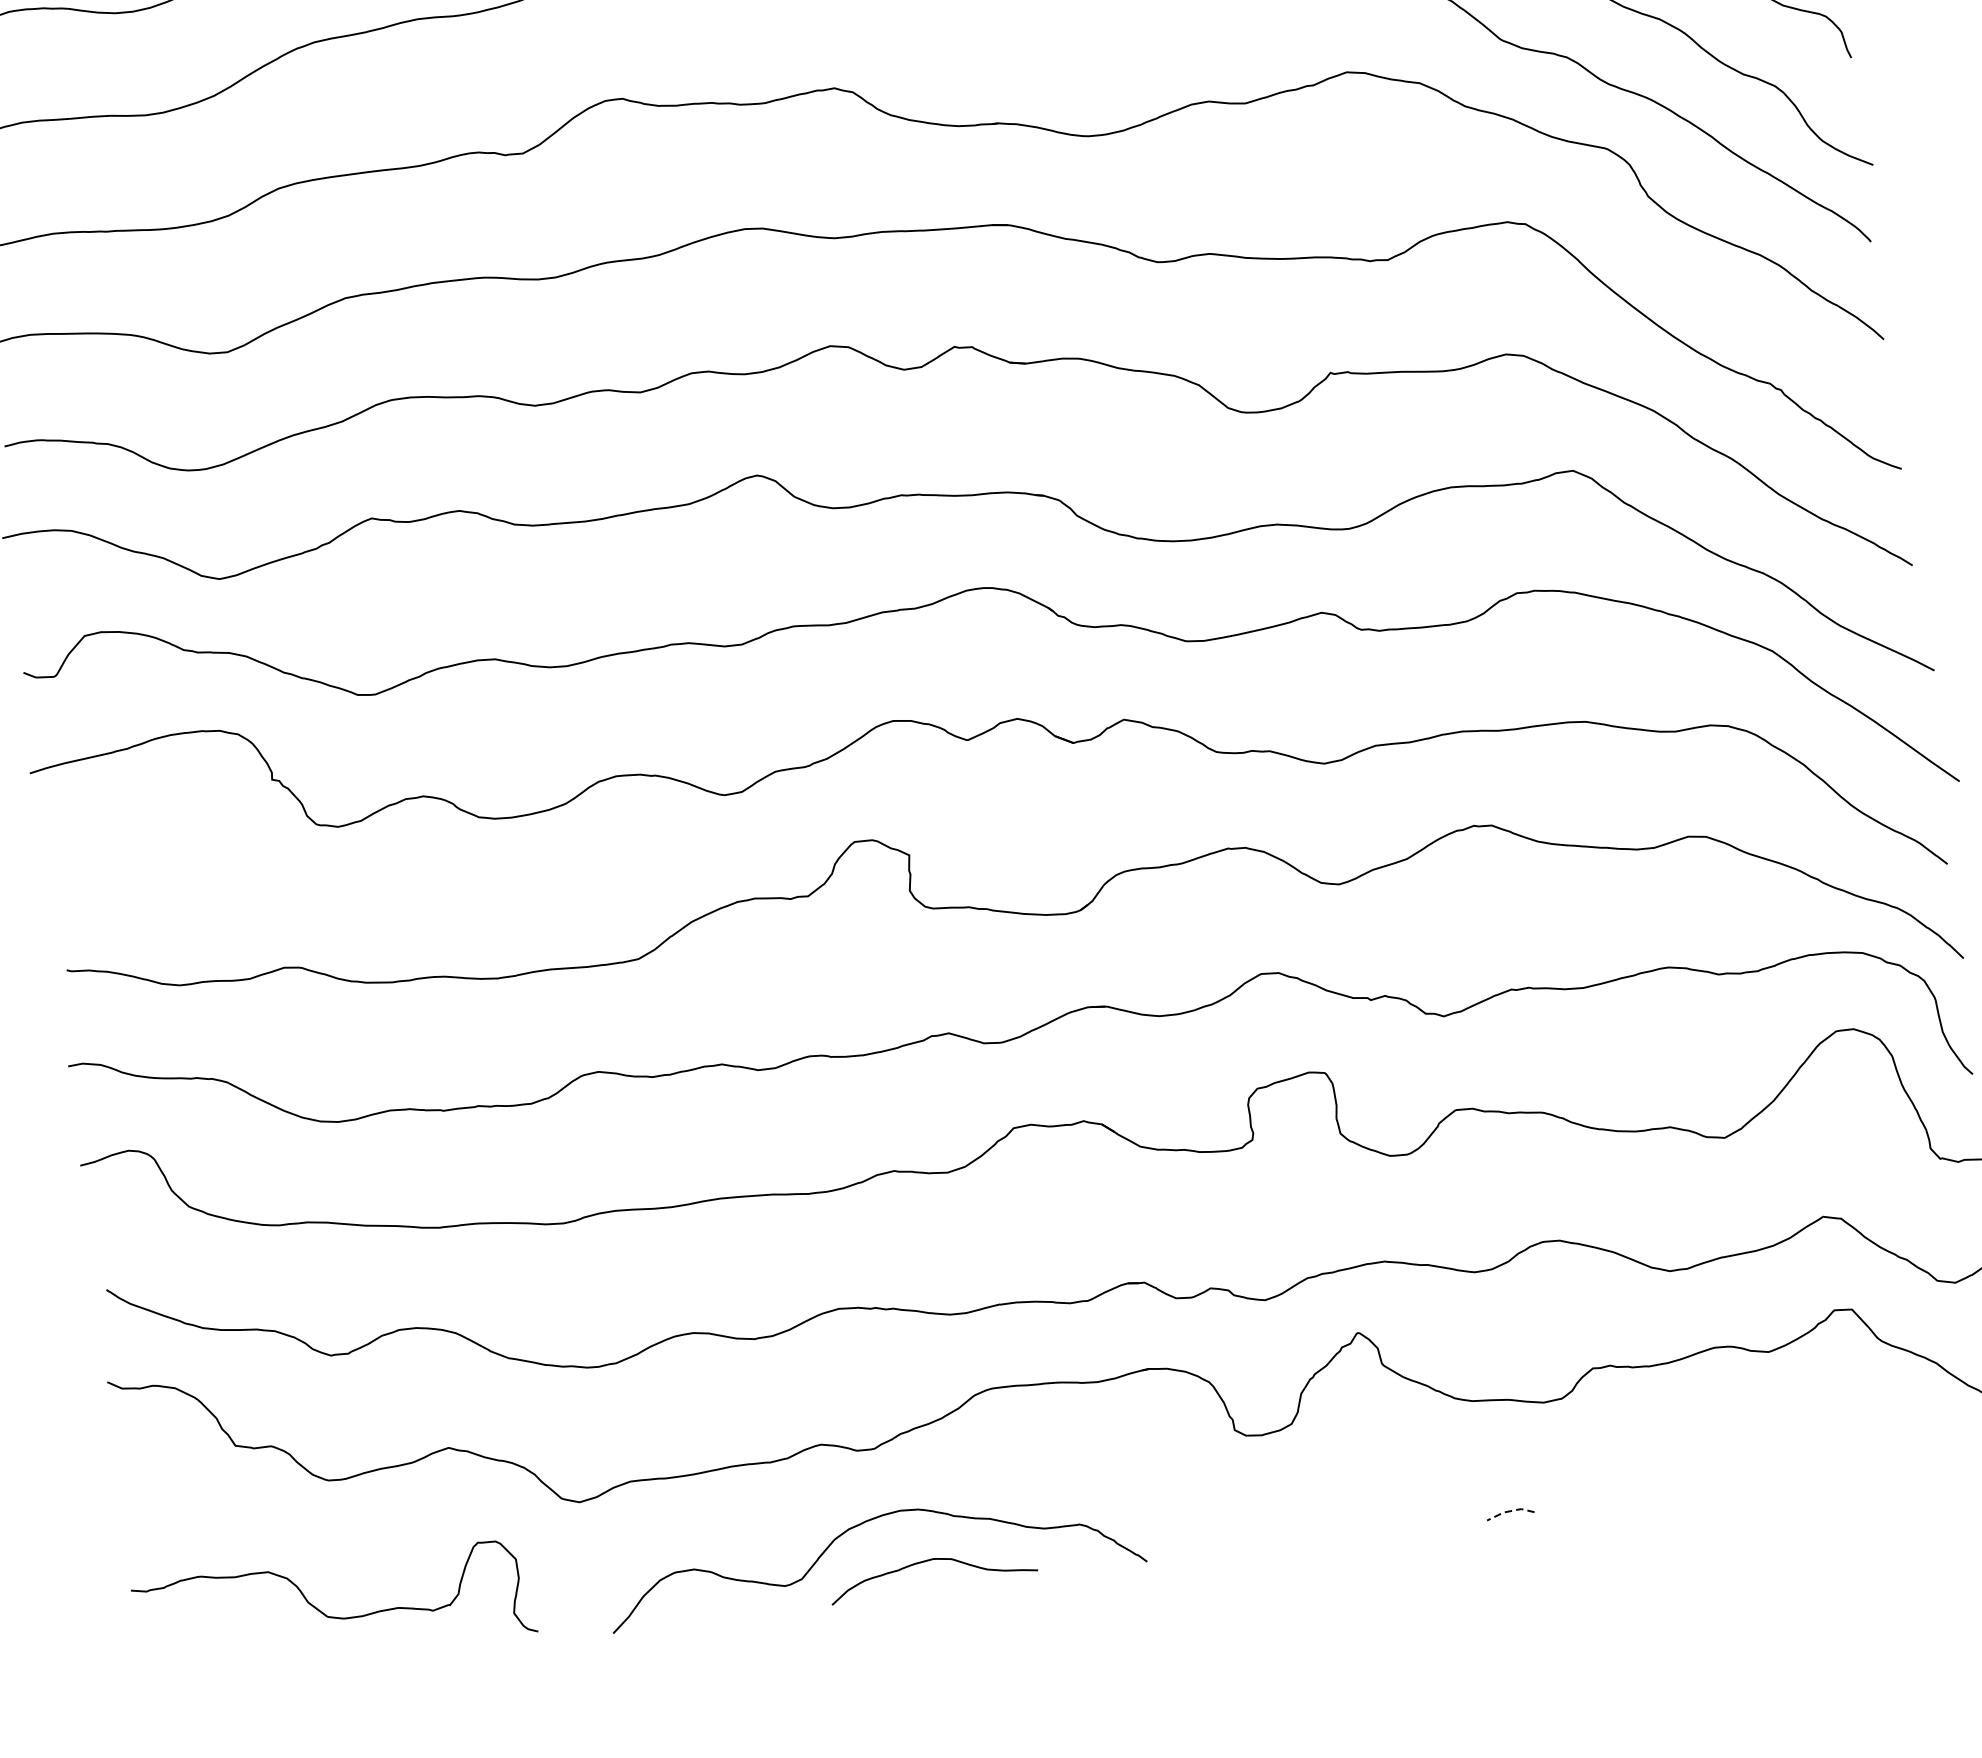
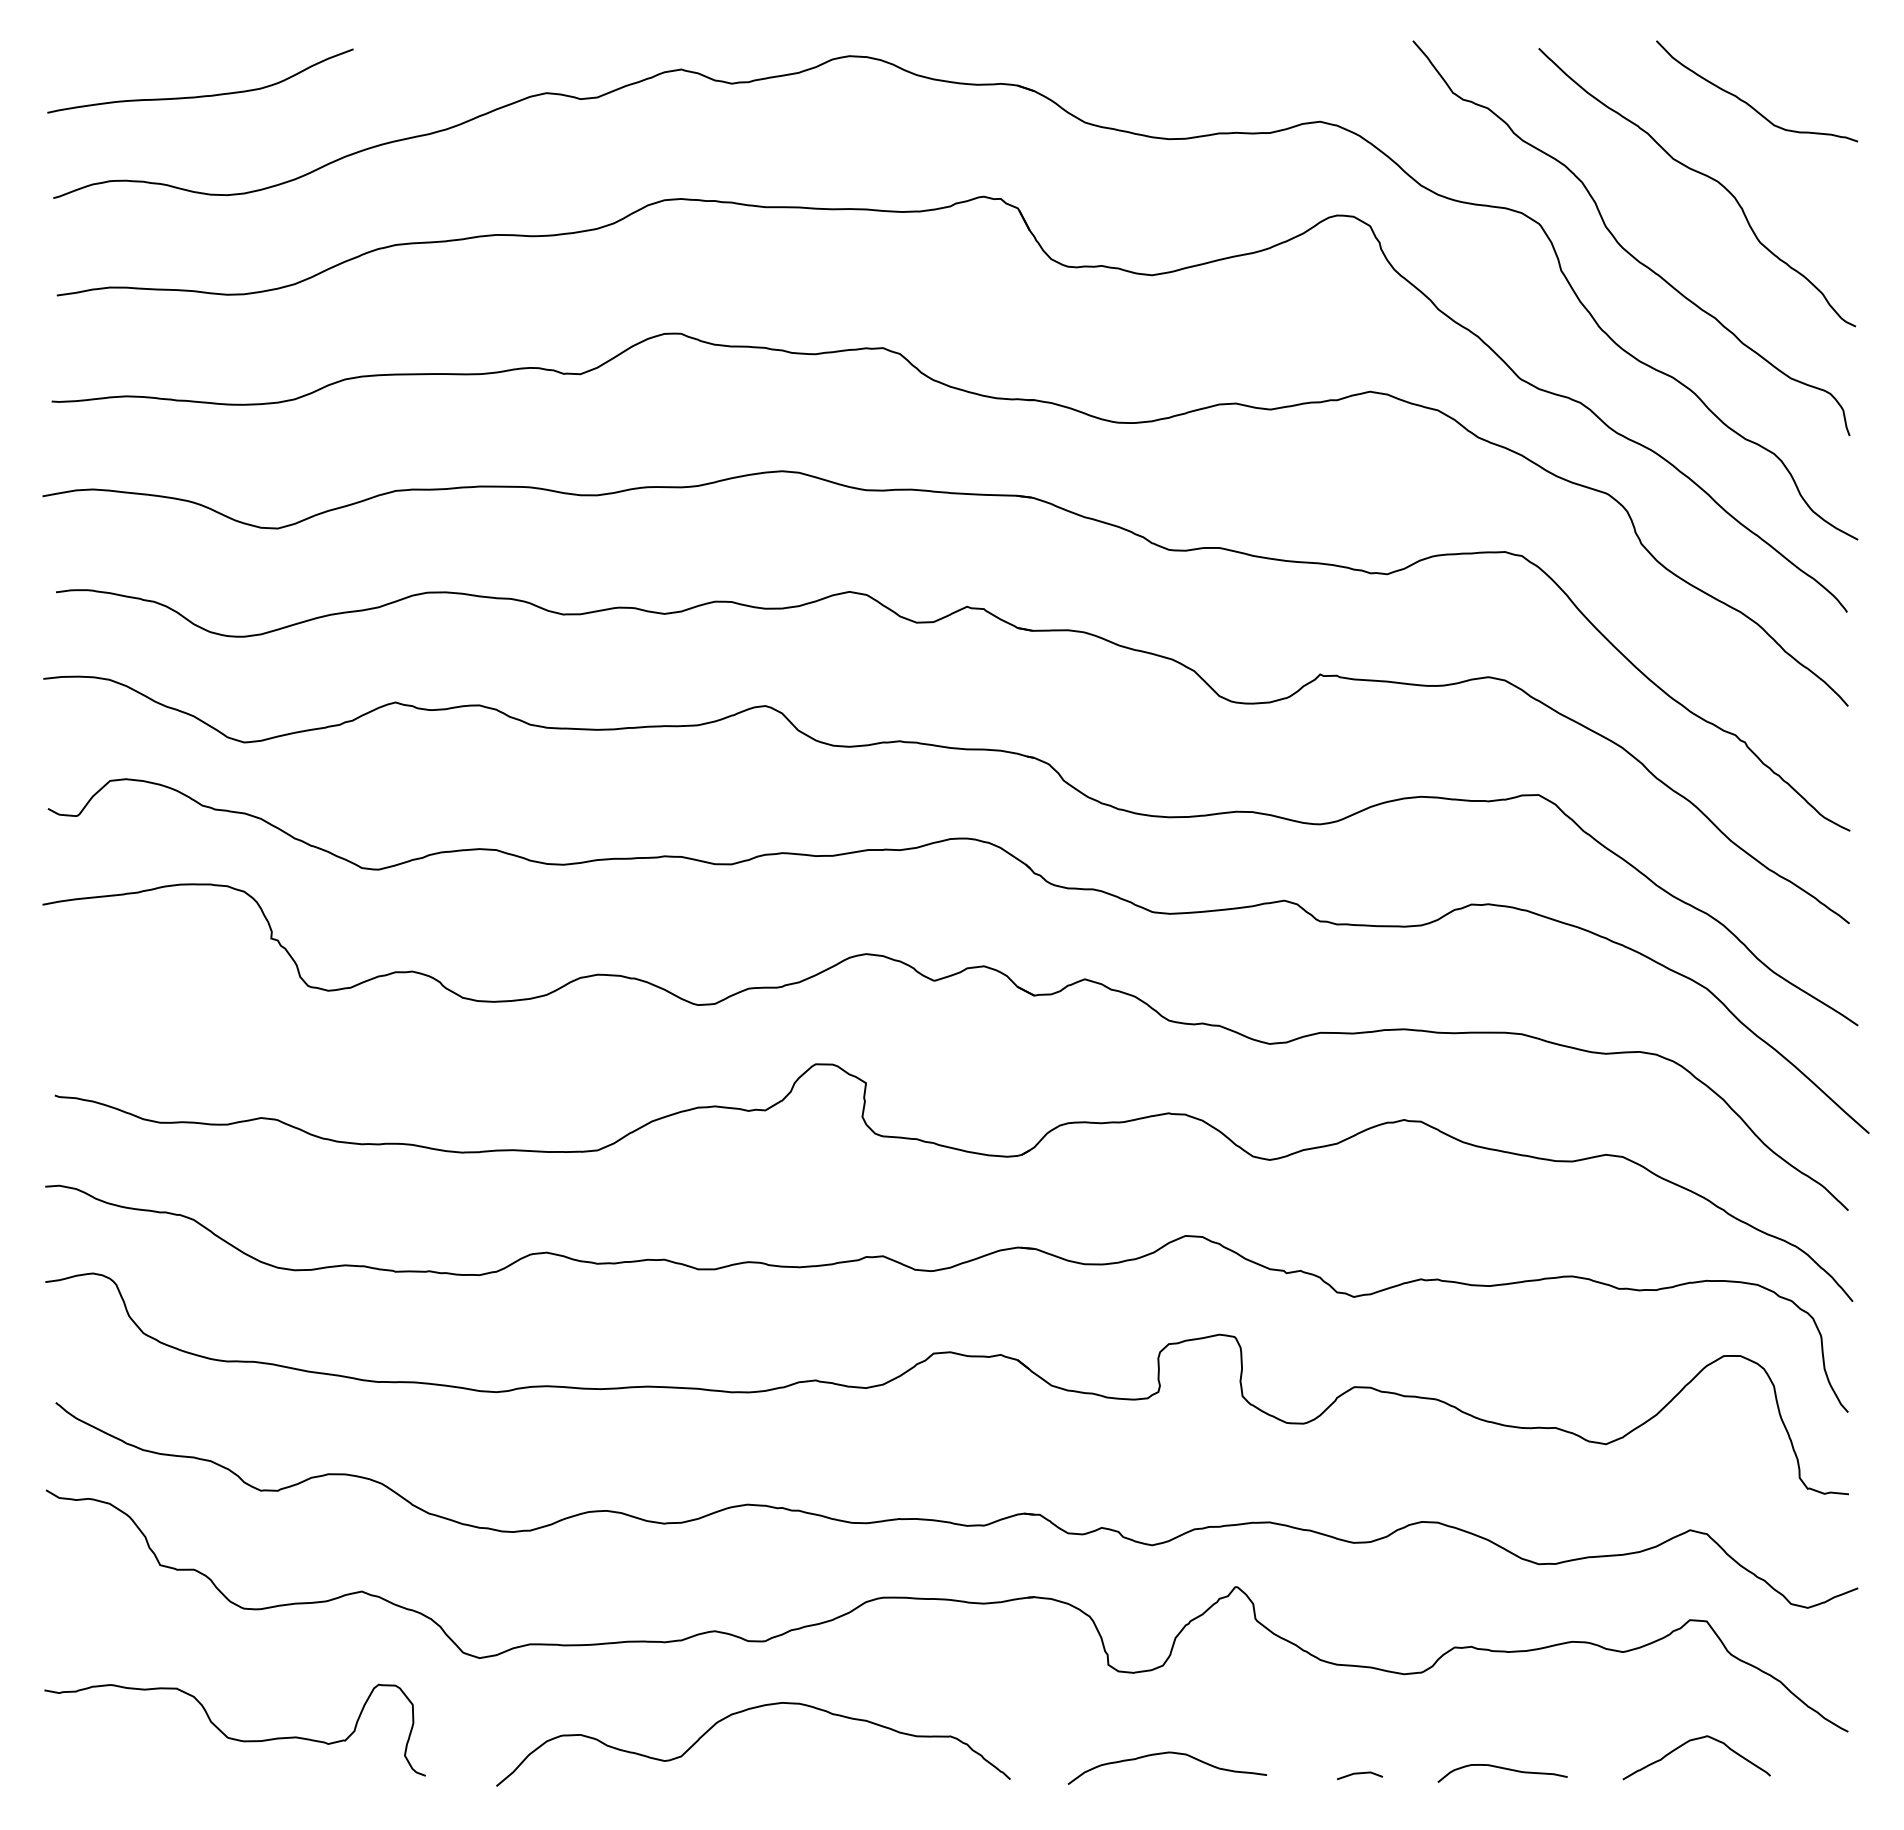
curve: (1848, 1437) -> (1688, 1742), added
curve: (1659, 1489) -> (1503, 1769), added
line: (1509, 1511) -> (1359, 1773), dashed -> solid
curve: (927, 1561) -> (1163, 1754), moved

